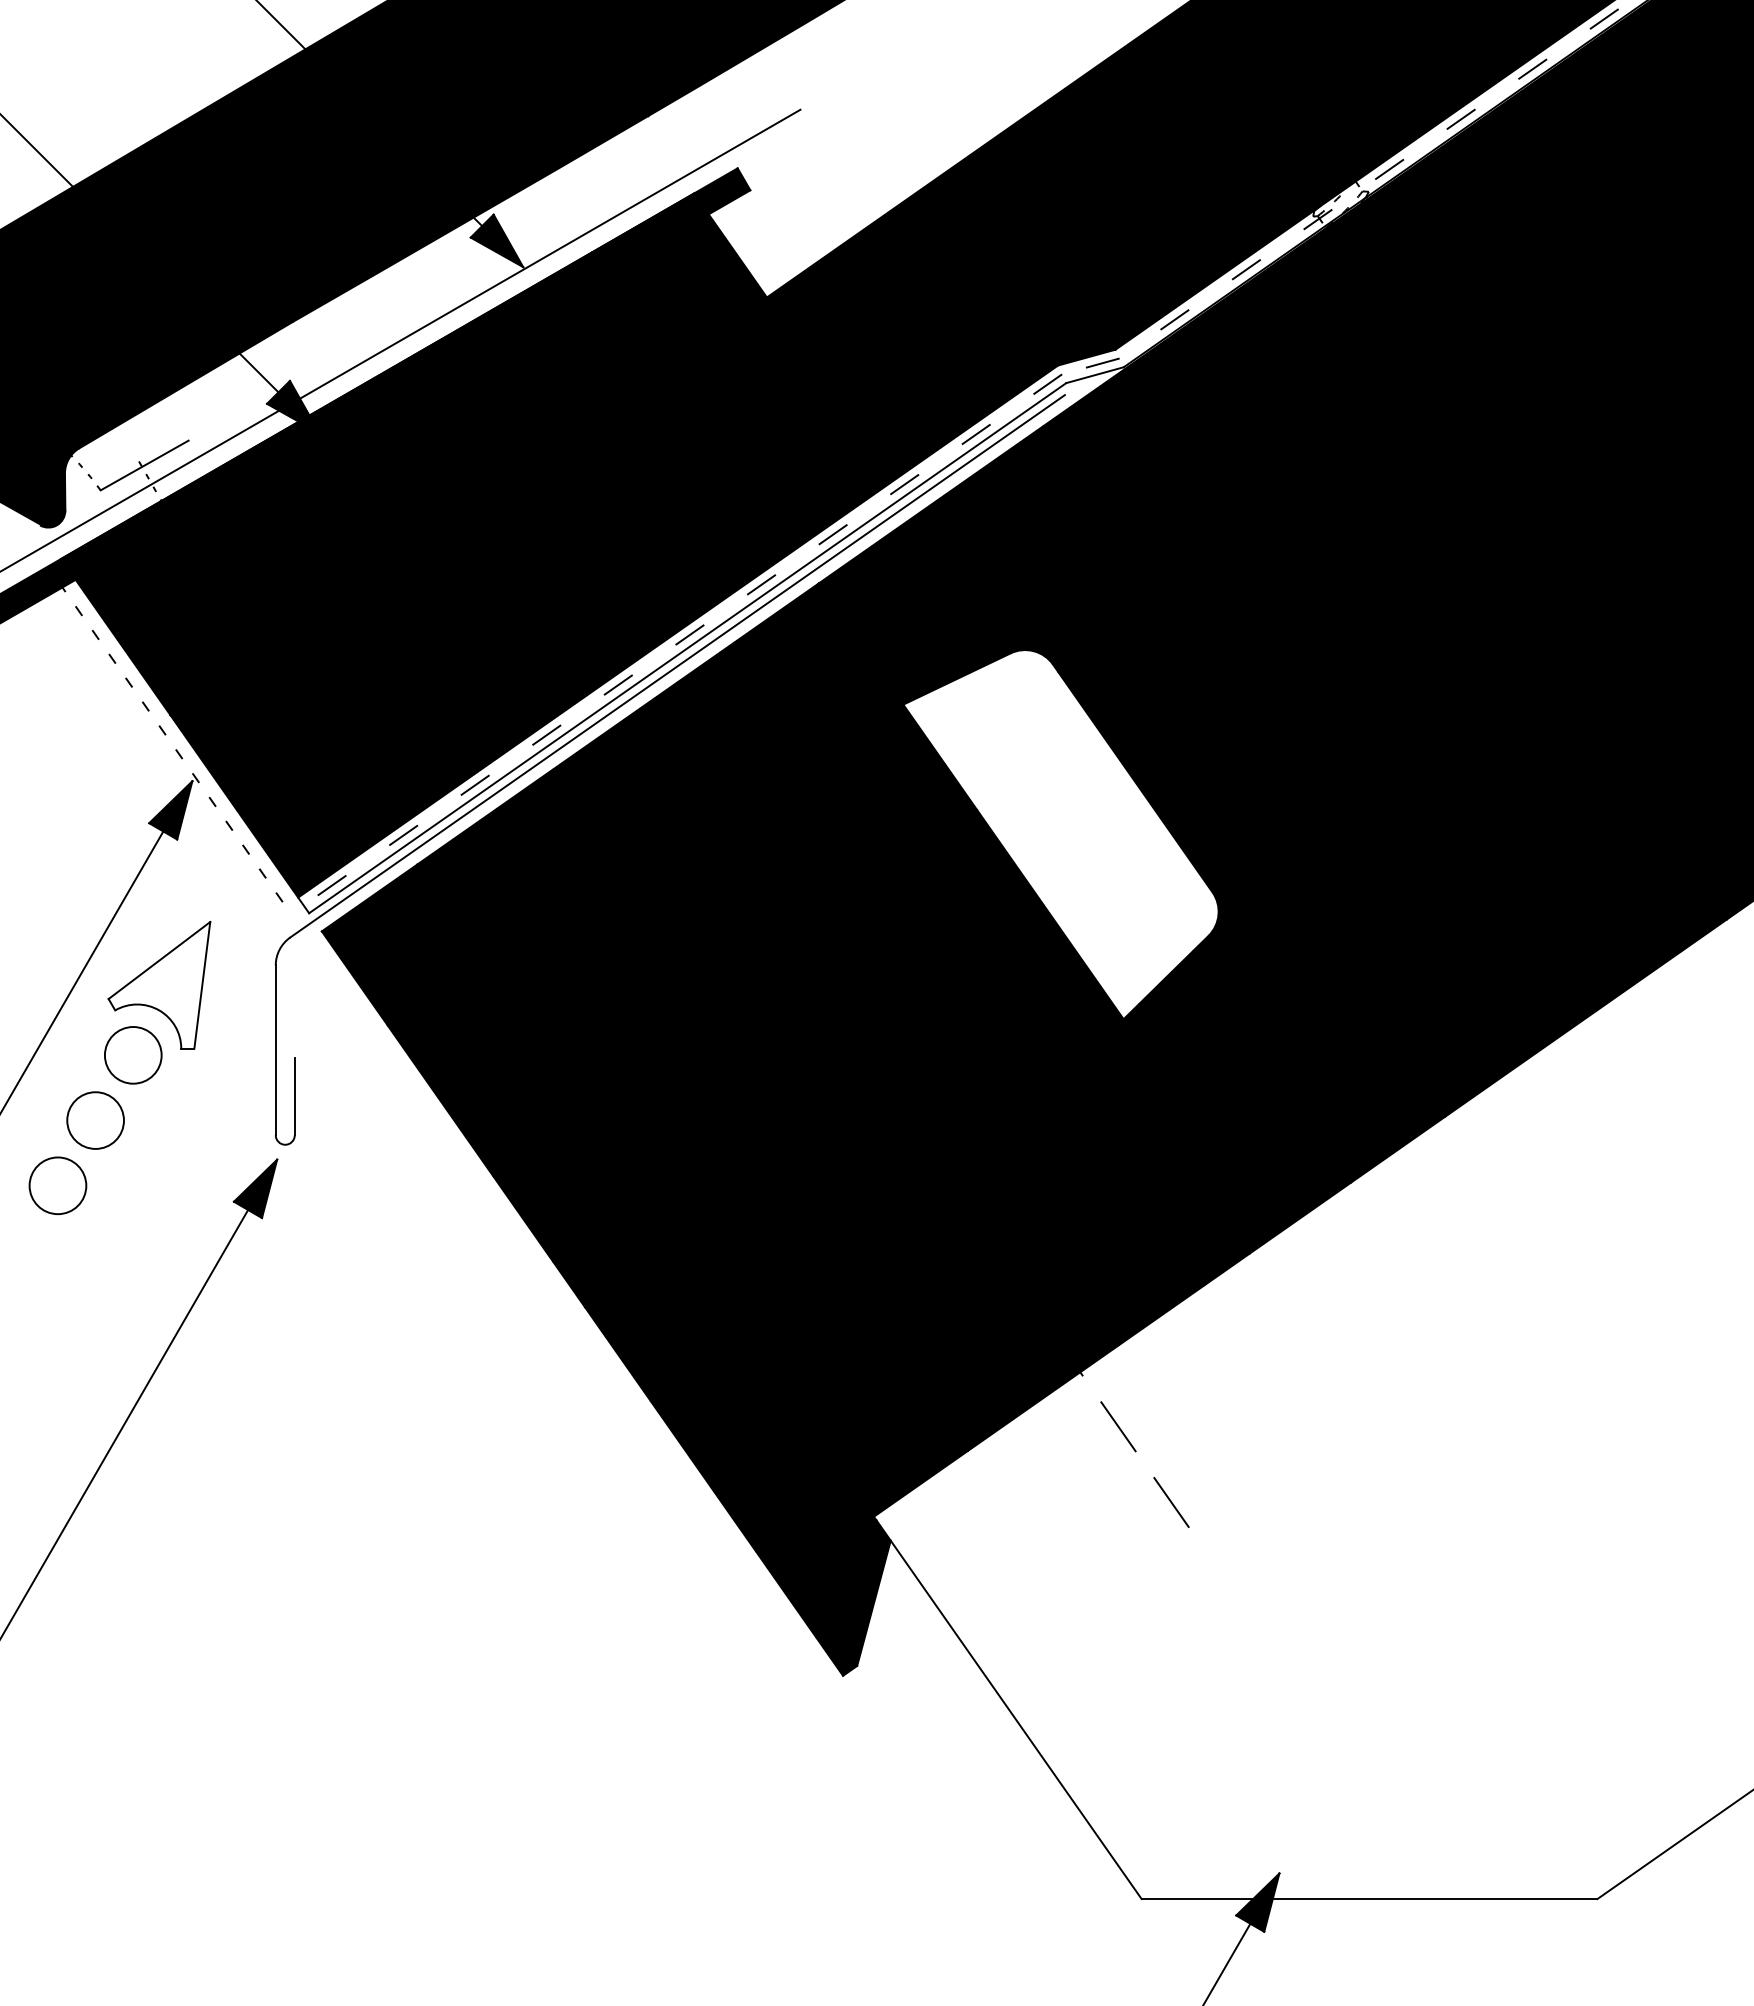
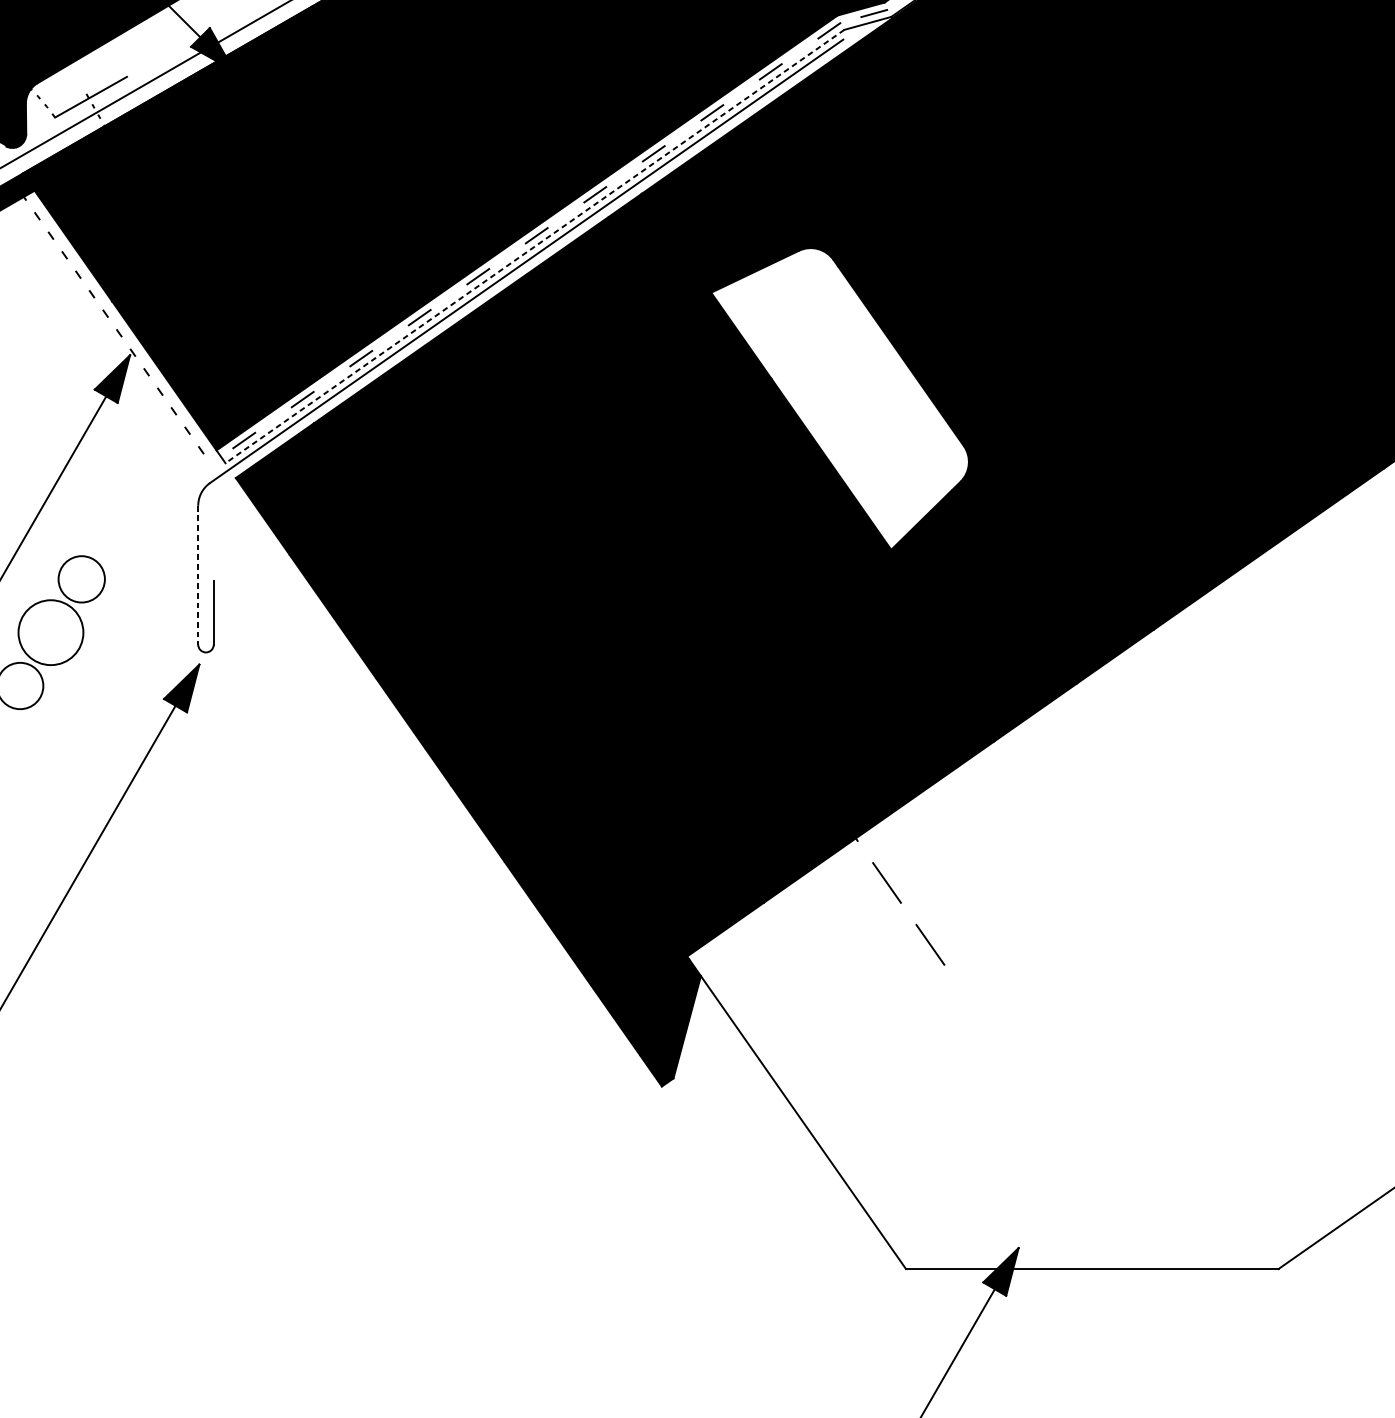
line: (687, 648) -> (534, 246), solid -> dashed
part: (159, 985) -> (103, 522), removed
line: (275, 1050) -> (198, 575), solid -> dashed
circle: (95, 1120) -> (50, 632), size x1.4

